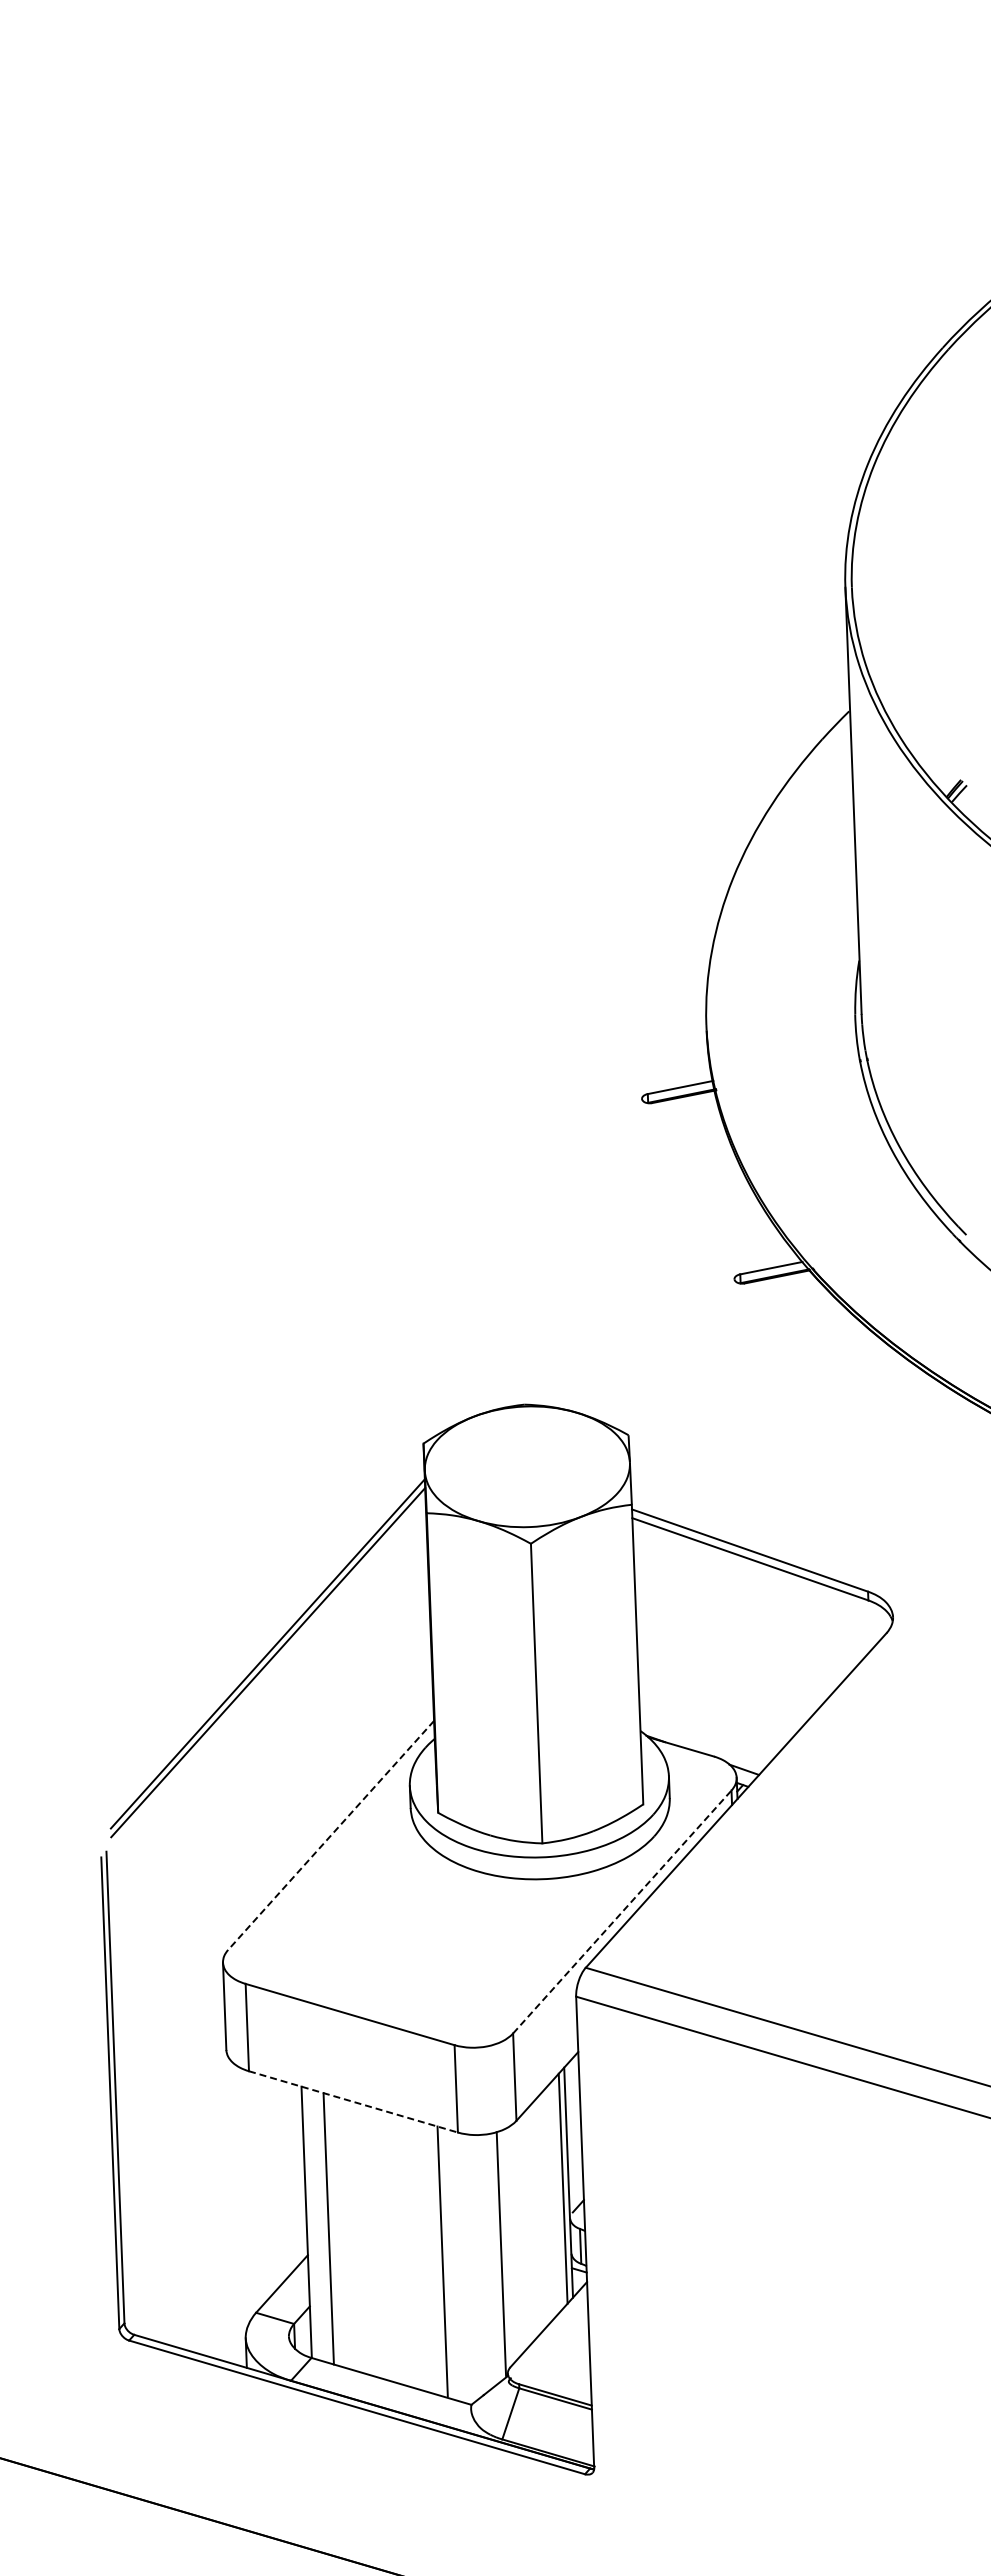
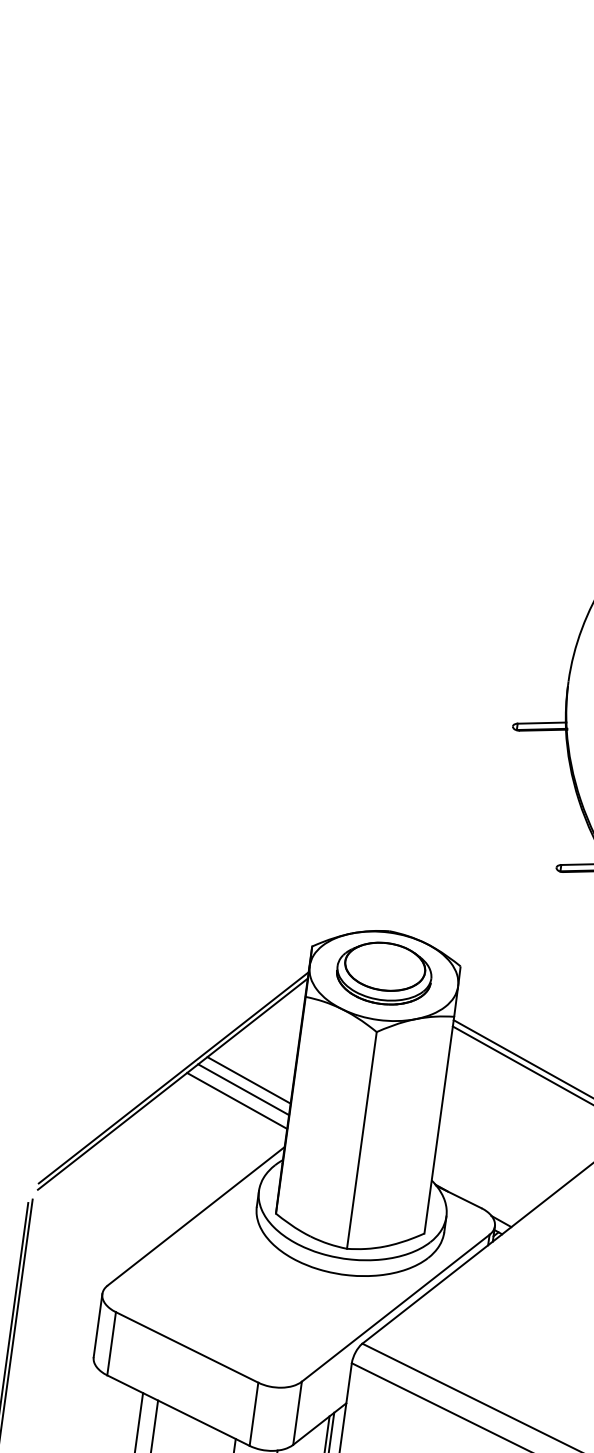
part: (527, 1462) -> (384, 973), added
line: (369, 1638) -> (248, 1079), added
line: (364, 1652) -> (243, 1089), added
line: (358, 1669) -> (236, 1100), added
line: (331, 1835) -> (196, 1216), dashed -> solid
line: (622, 1911) -> (395, 1307), dashed -> solid
line: (353, 2101) -> (178, 1410), dashed -> solid

